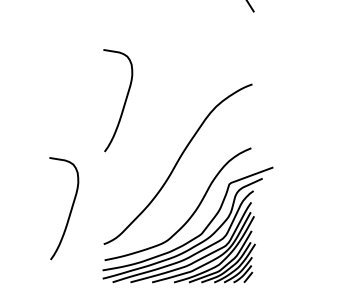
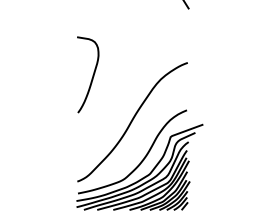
curve: (70, 209) -> (52, 155), removed

